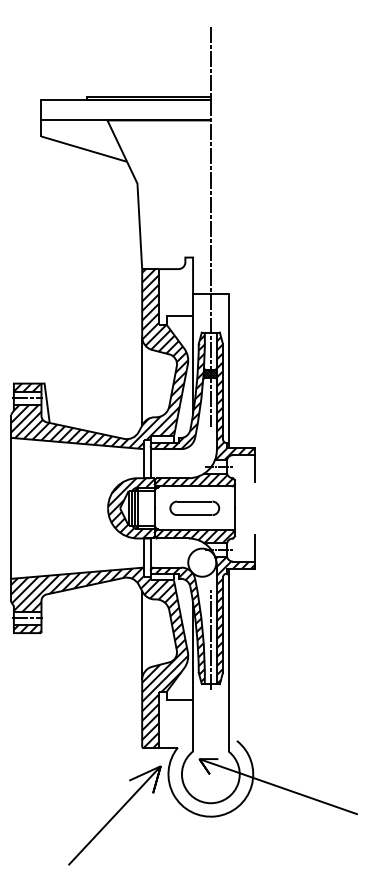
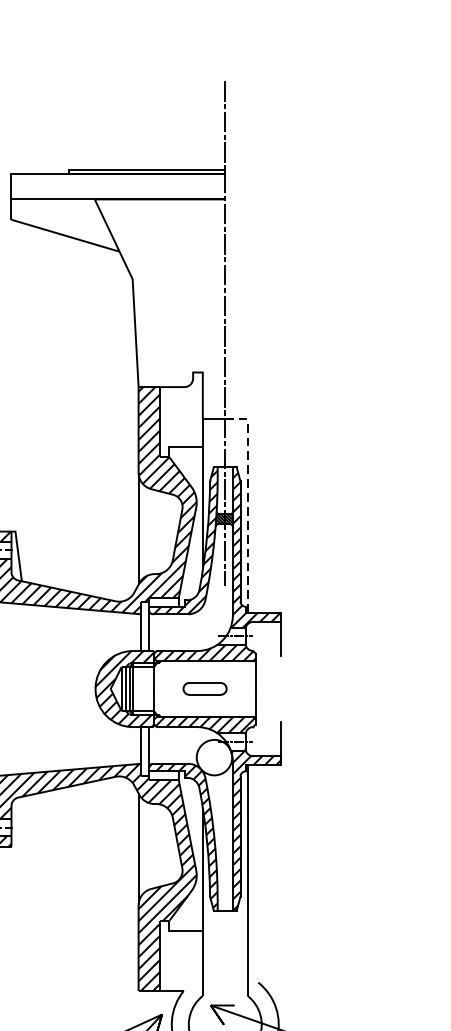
line: (228, 361) -> (247, 503), solid -> dashed
part: (194, 507) -> (204, 687), size x0.7
line: (210, 639) -> (224, 854), removed

